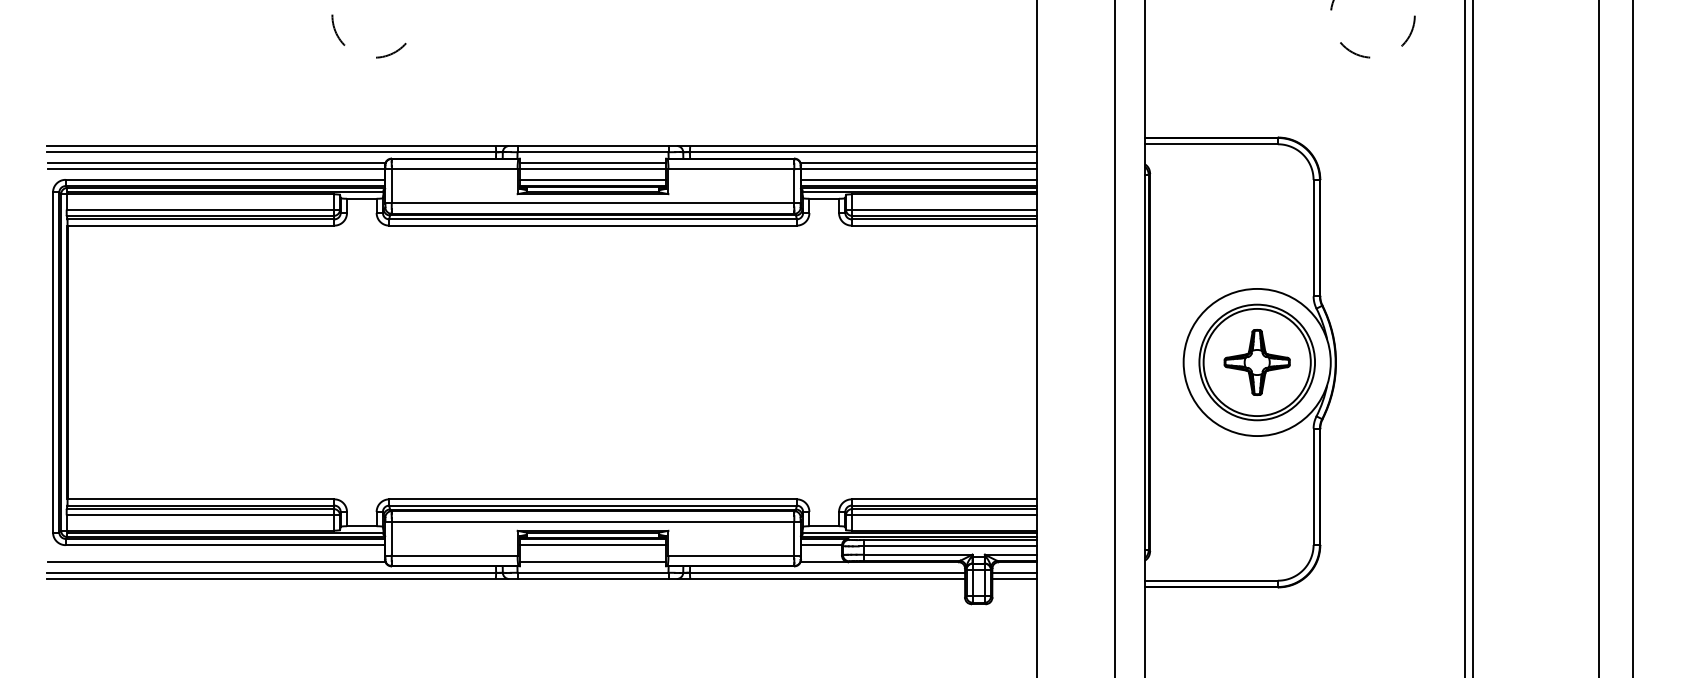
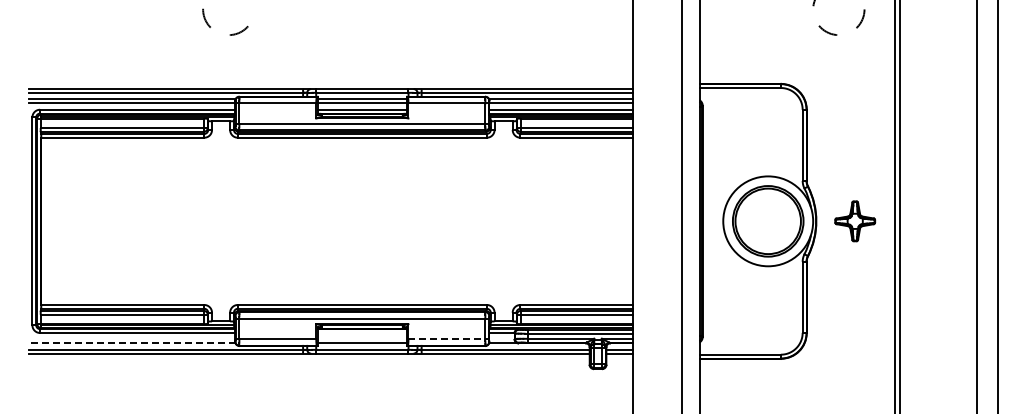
part: (1257, 362) -> (855, 221), moved
line: (593, 544) -> (362, 332), removed
line: (735, 555) -> (449, 339), solid -> dashed
line: (215, 562) -> (131, 343), solid -> dashed

